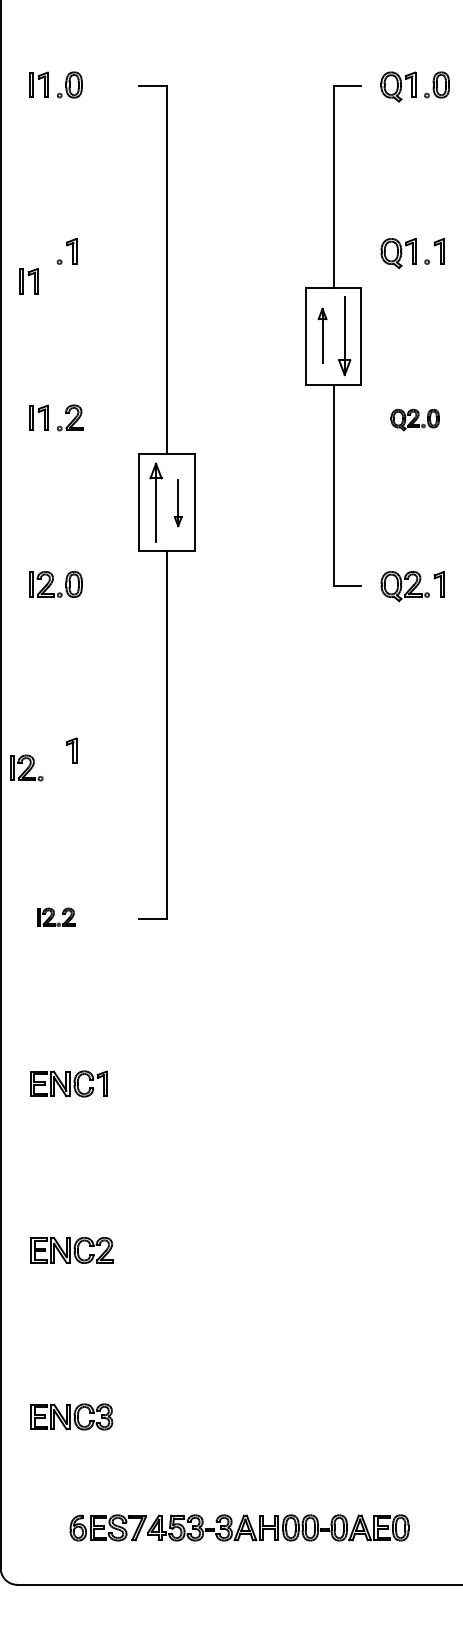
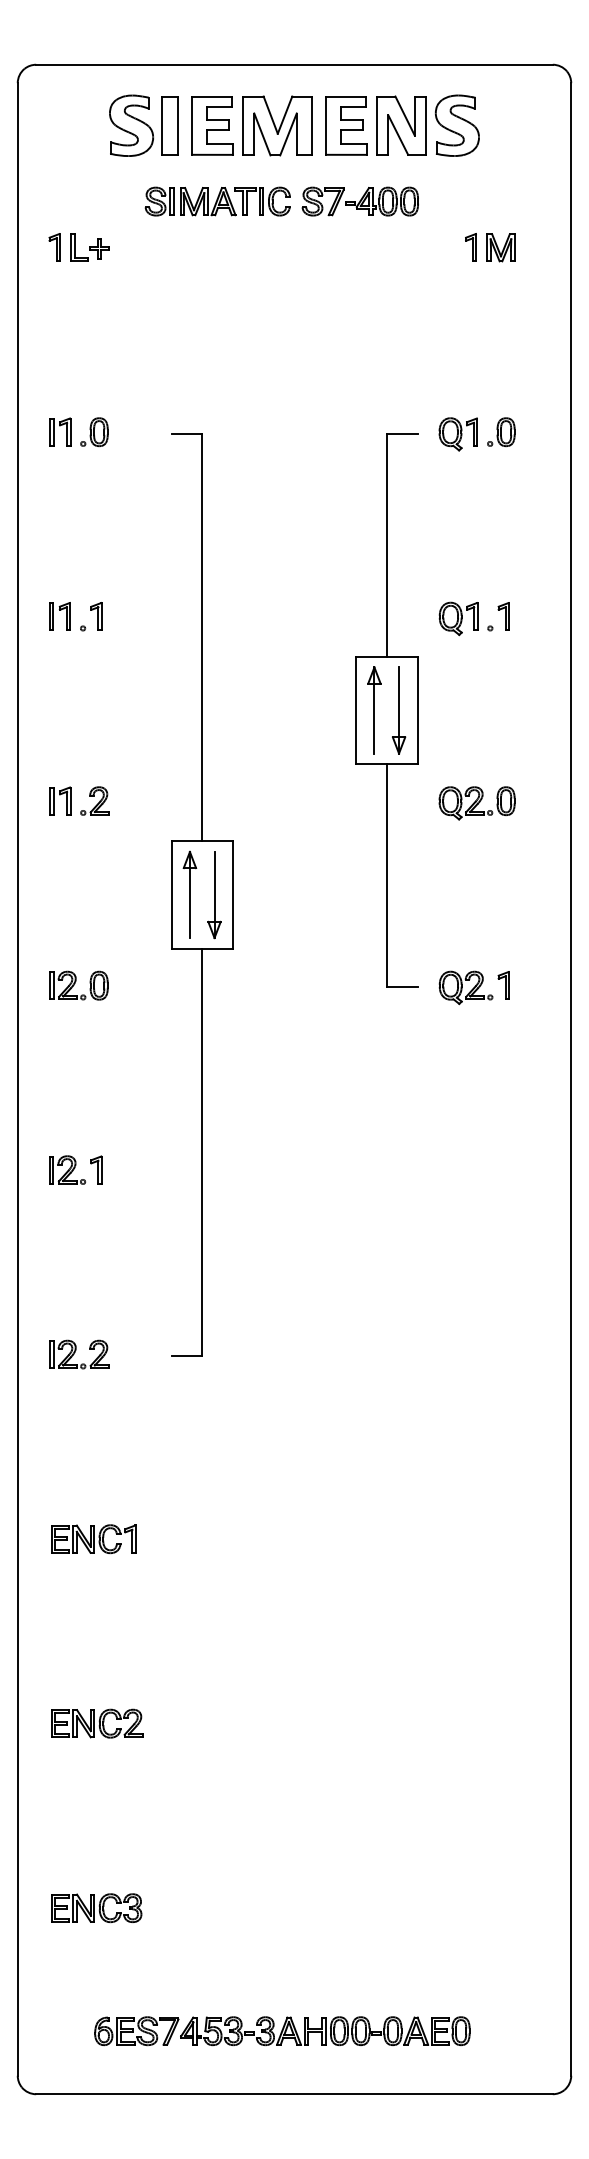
part: (28, 281) -> (59, 616), moved
part: (322, 336) -> (374, 710), size x1.43
part: (414, 420) -> (476, 803), size x1.43
part: (178, 503) -> (214, 895), size x1.67
part: (26, 767) -> (67, 1169), moved
part: (56, 917) -> (79, 1354), size x1.43

